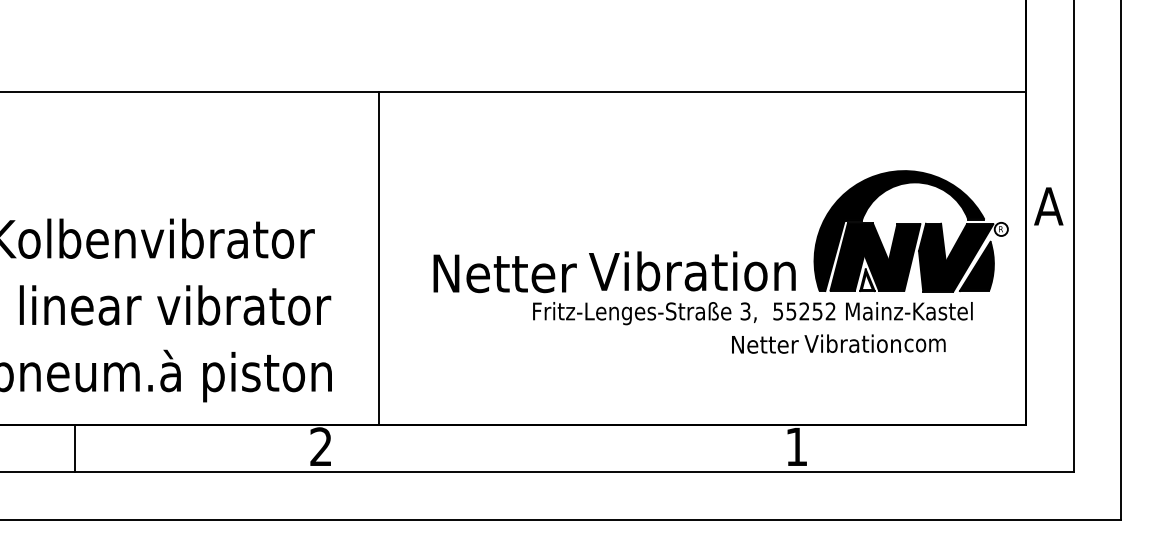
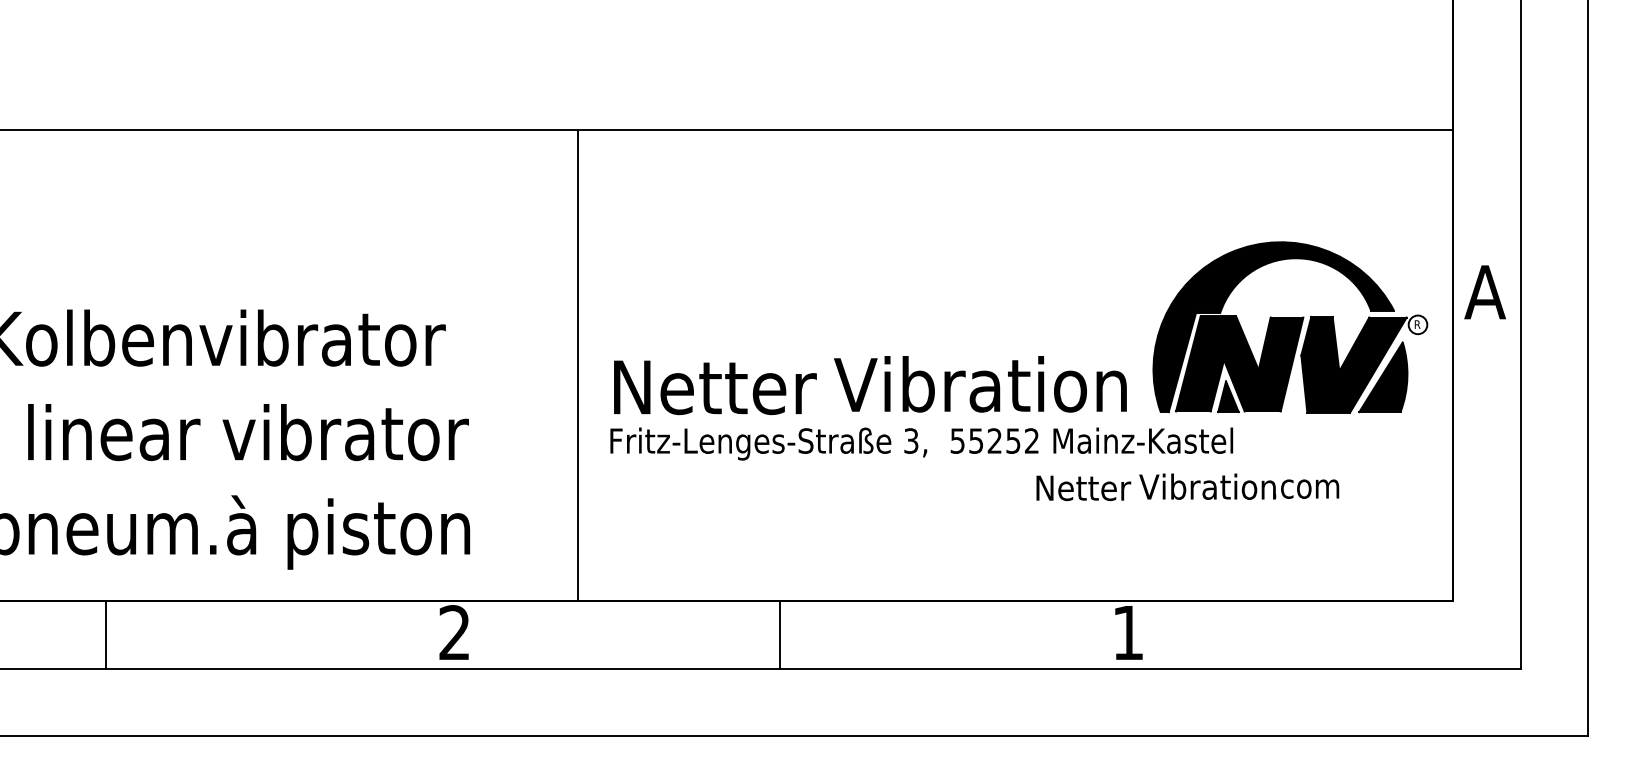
line: (378, 257) -> (577, 364), moved
fill: (866, 281) -> (1227, 398), added
text: (752, 313) -> (921, 443), moved
line: (550, 448) -> (779, 635), added

